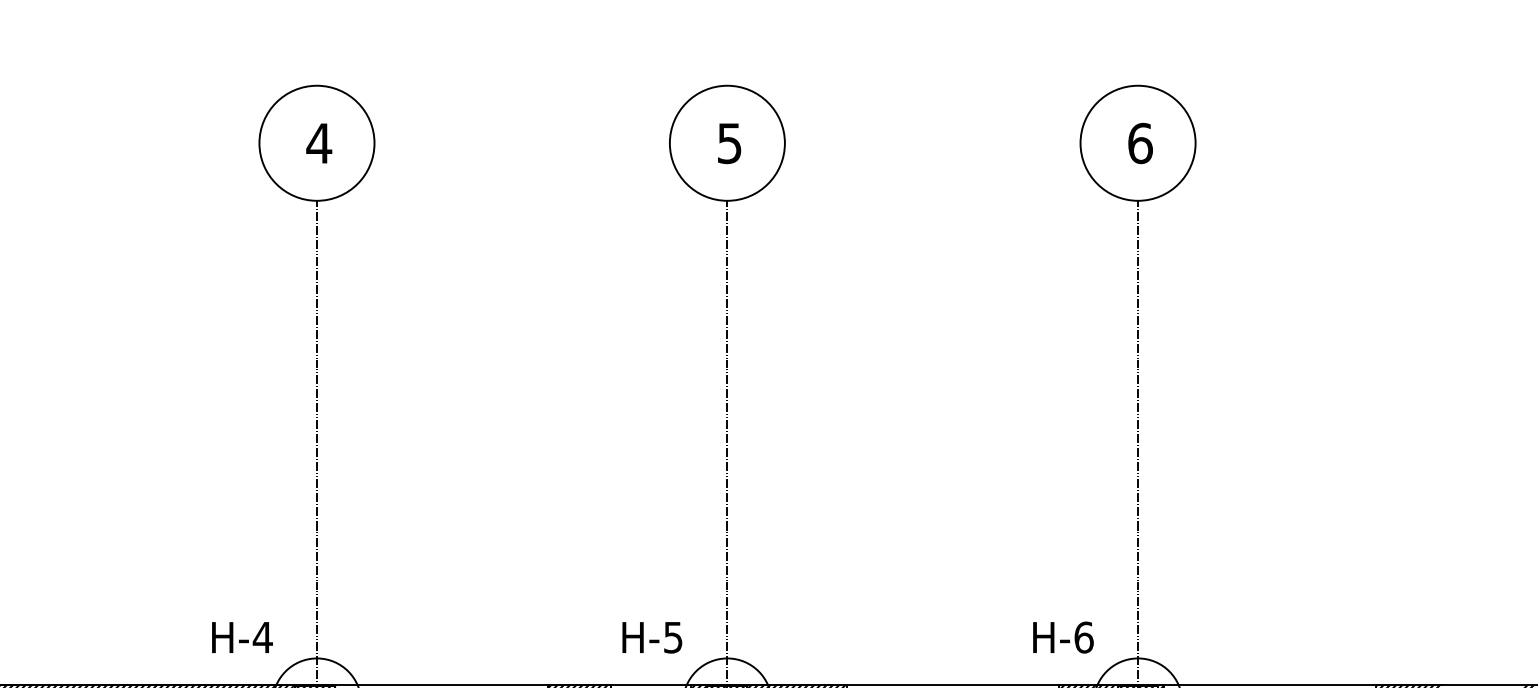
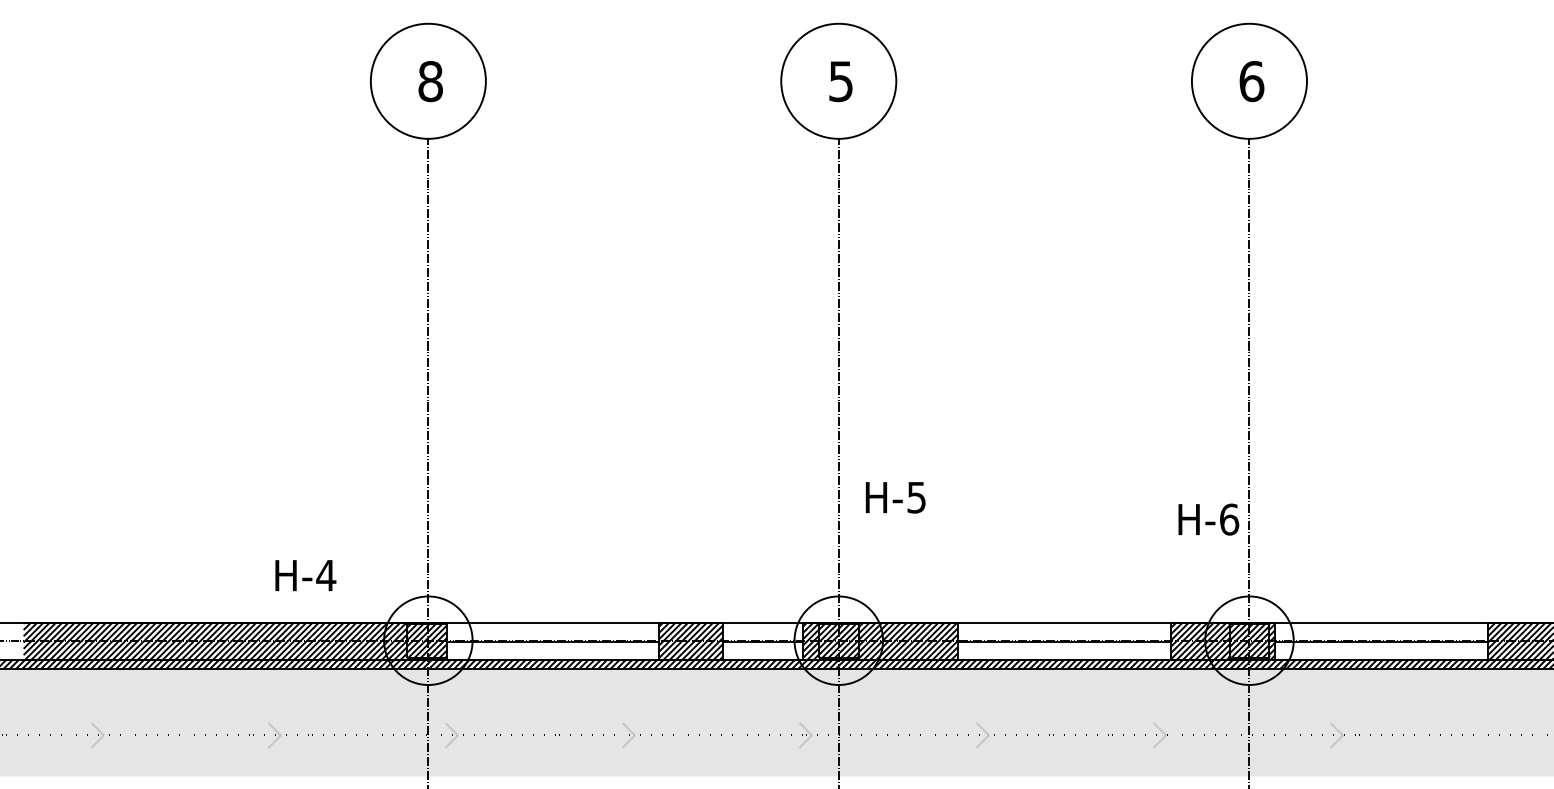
text: (319, 143) -> (430, 81), 4 -> 8
text: (242, 637) -> (305, 575), moved
text: (652, 637) -> (895, 497), moved
text: (1063, 637) -> (1208, 519), moved

